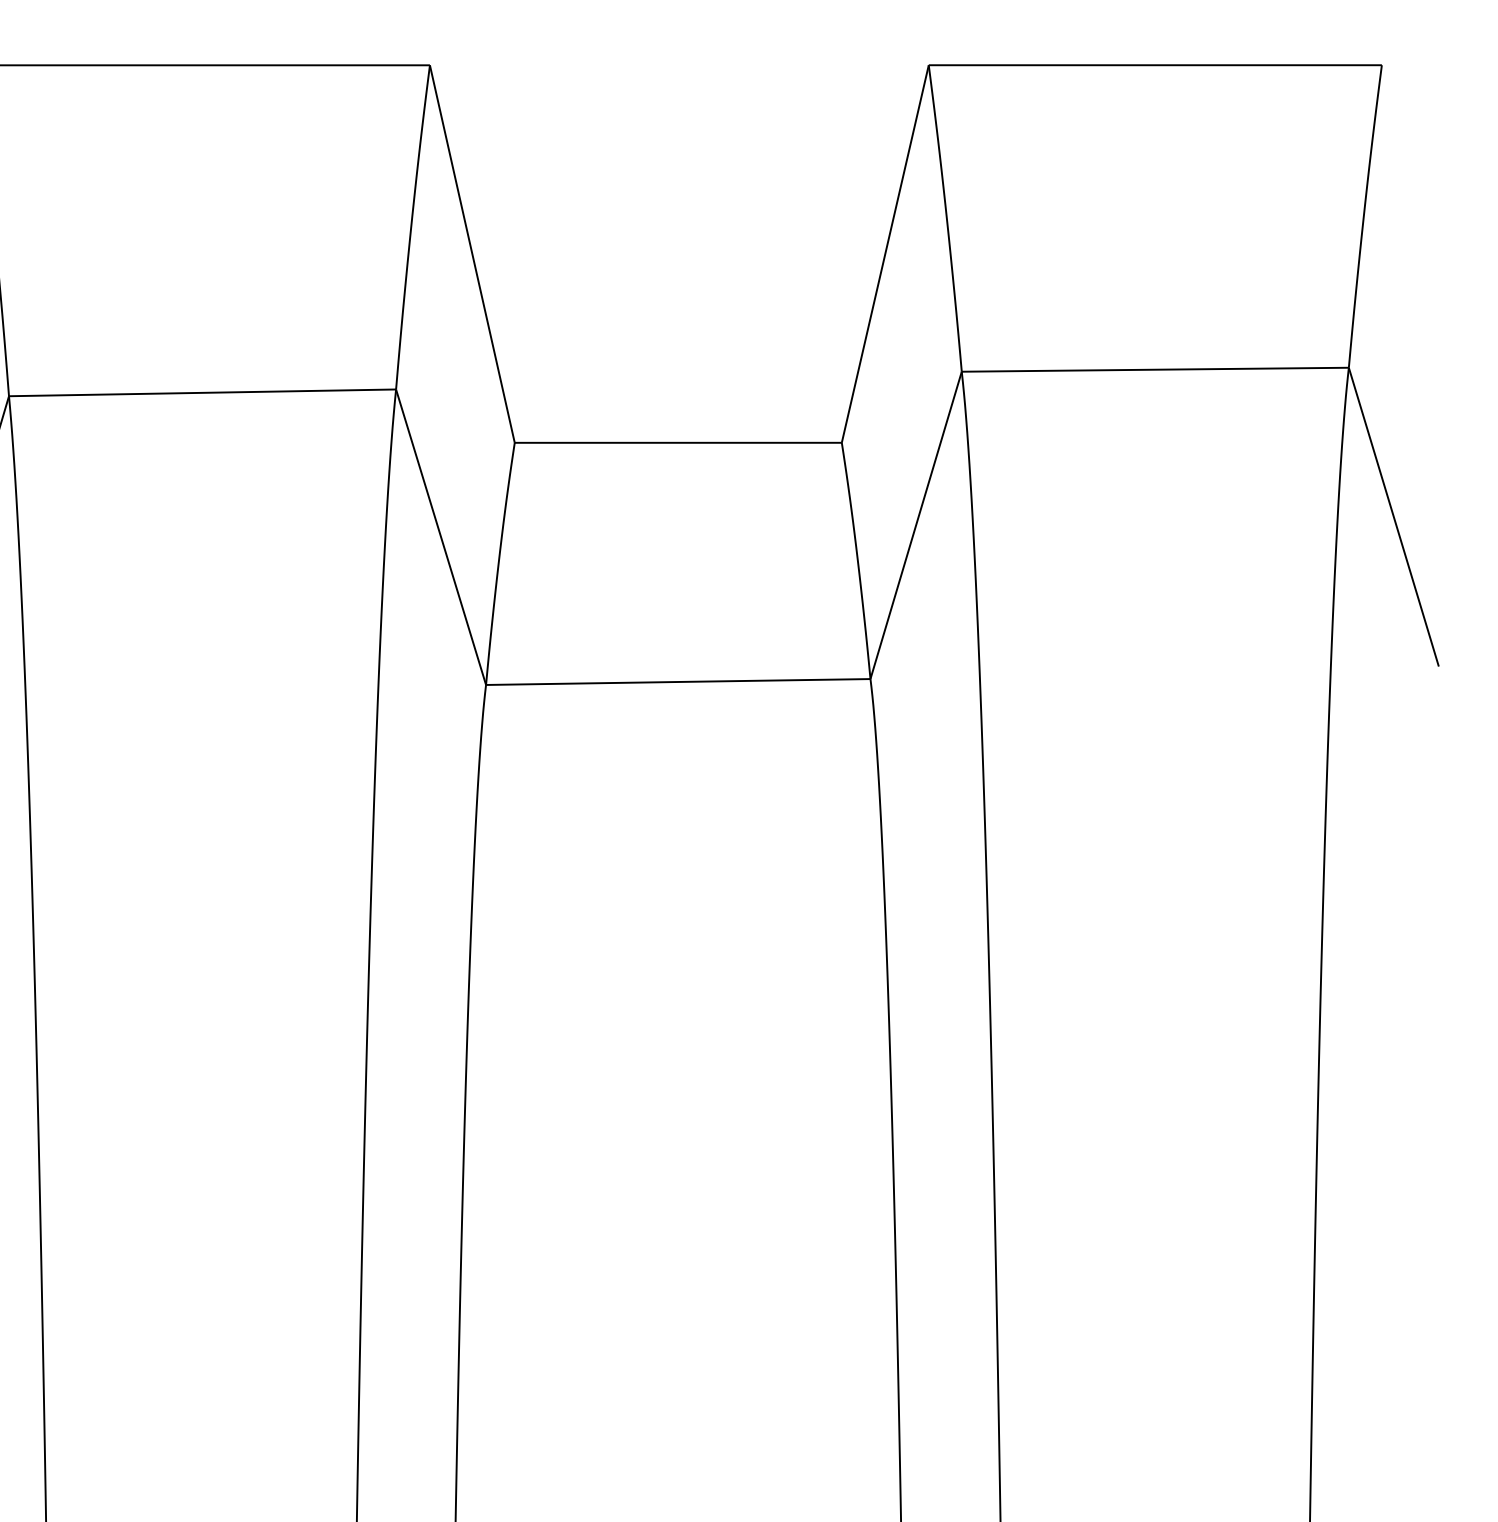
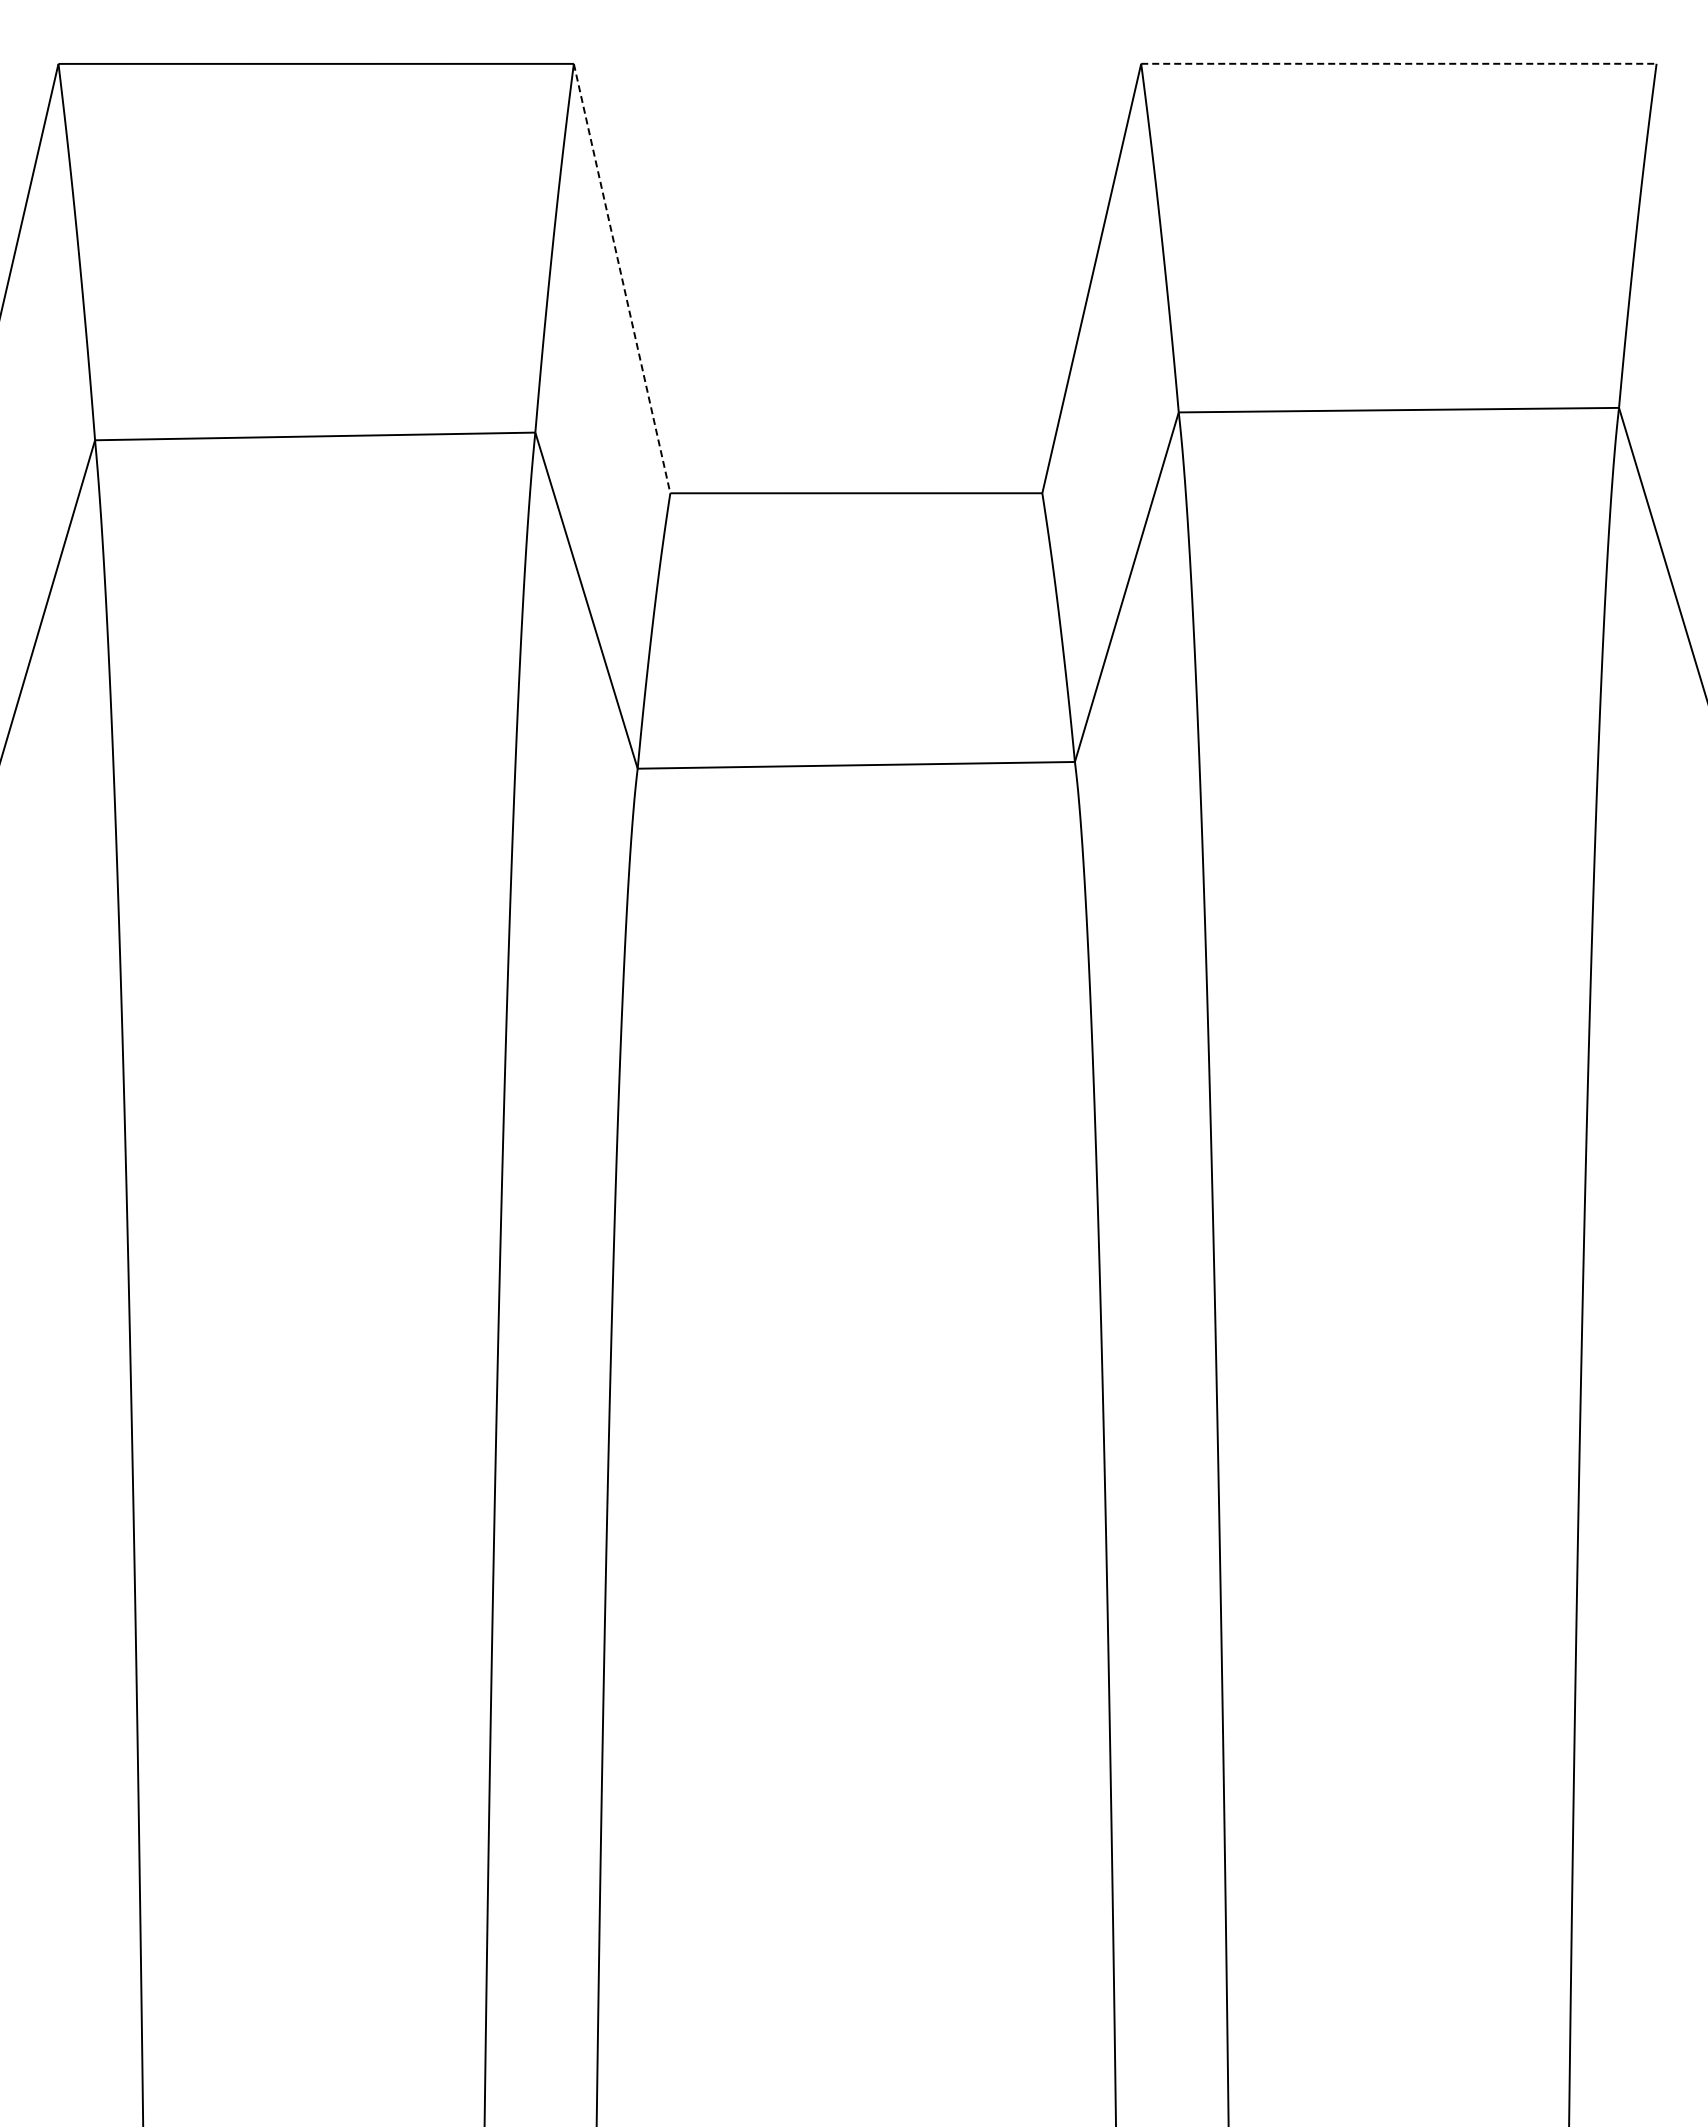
line: (1154, 64) -> (1398, 63), solid -> dashed
line: (471, 253) -> (621, 277), solid -> dashed

